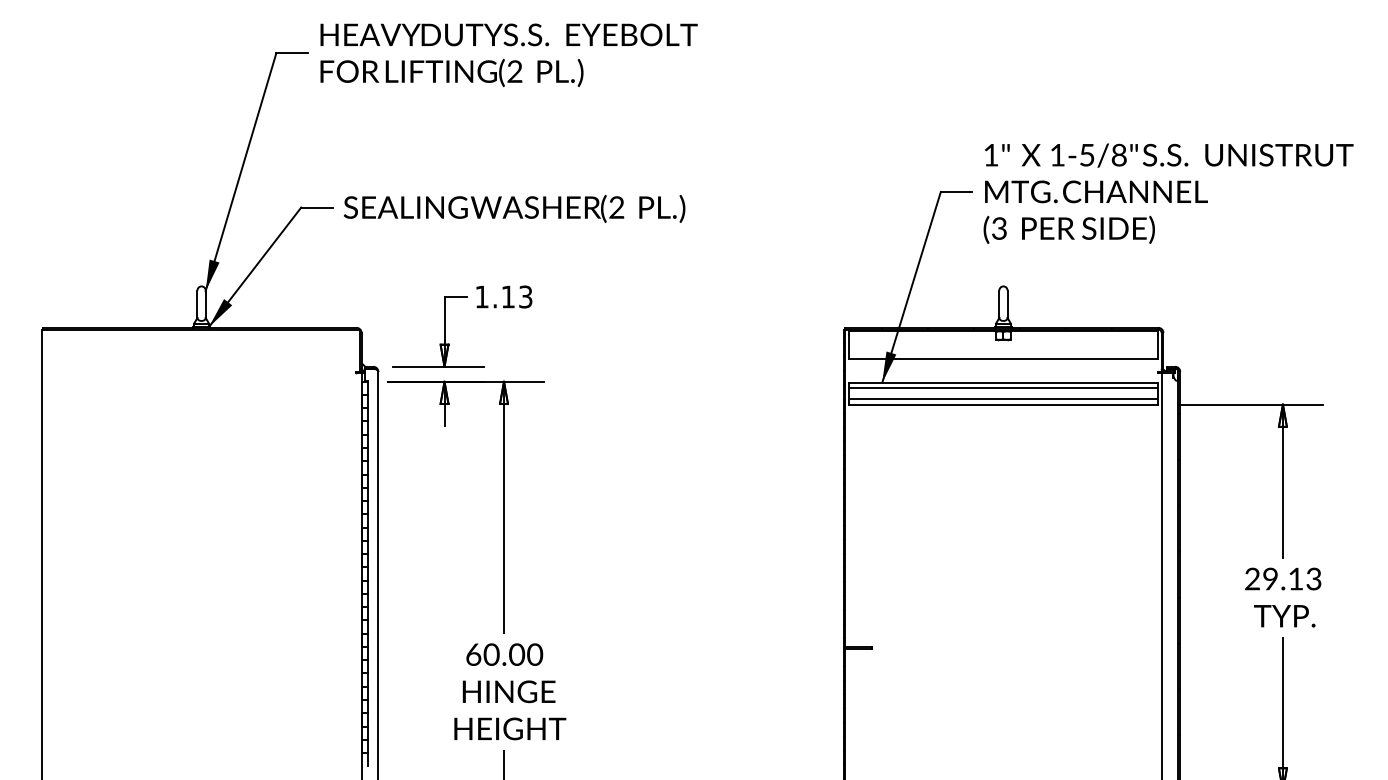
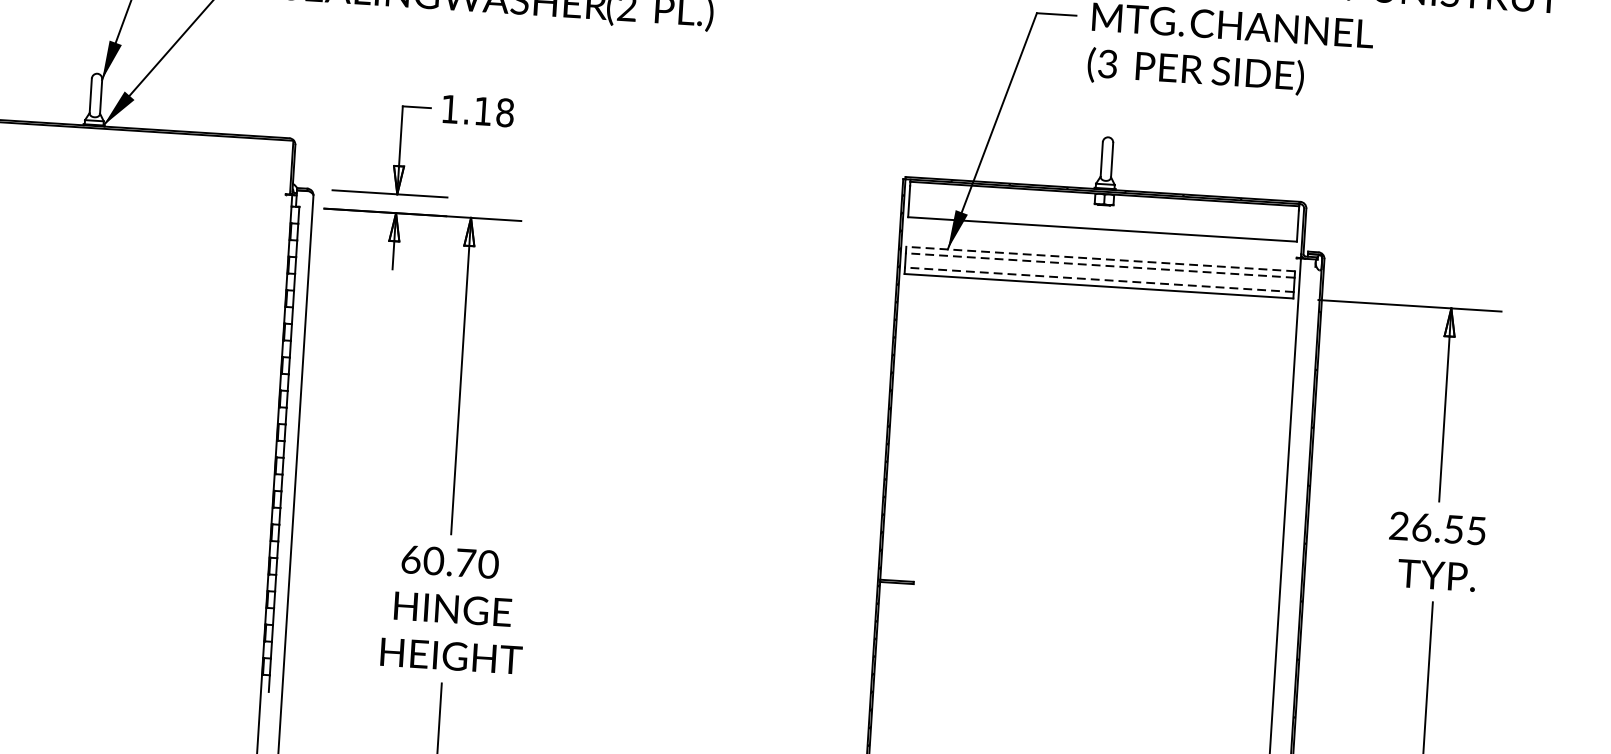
text: (525, 296) -> (504, 112), 1.13 -> 1.18
line: (1002, 382) -> (1099, 258), solid -> dashed
line: (1002, 388) -> (1099, 265), solid -> dashed
line: (1002, 399) -> (1098, 279), solid -> dashed
text: (1292, 578) -> (1449, 528), 29.13 -> 26.55
text: (517, 654) -> (466, 562), 60.00 -> 60.70

